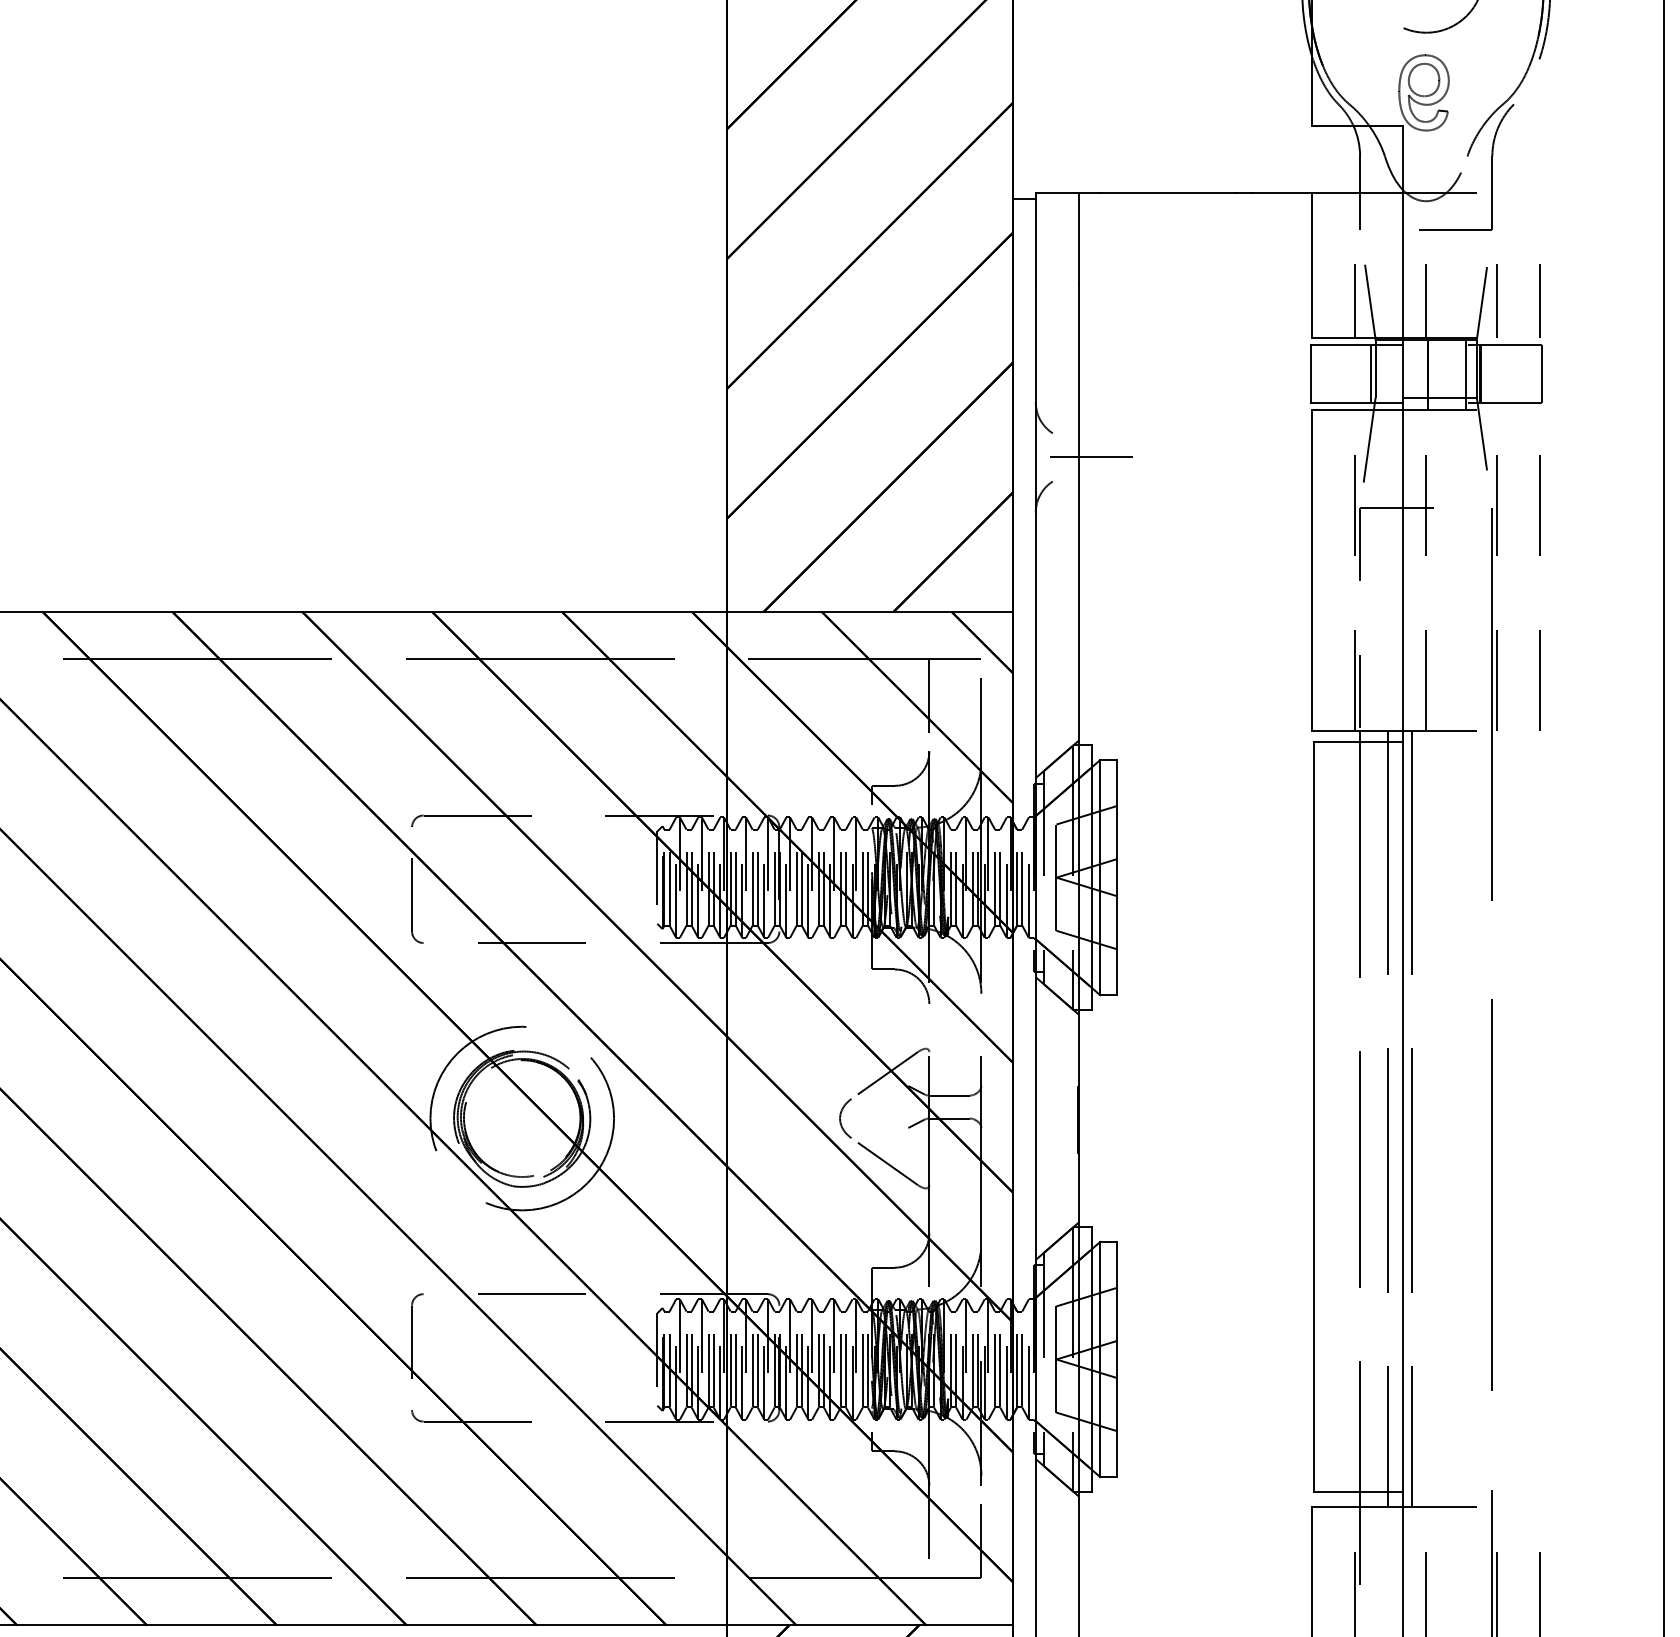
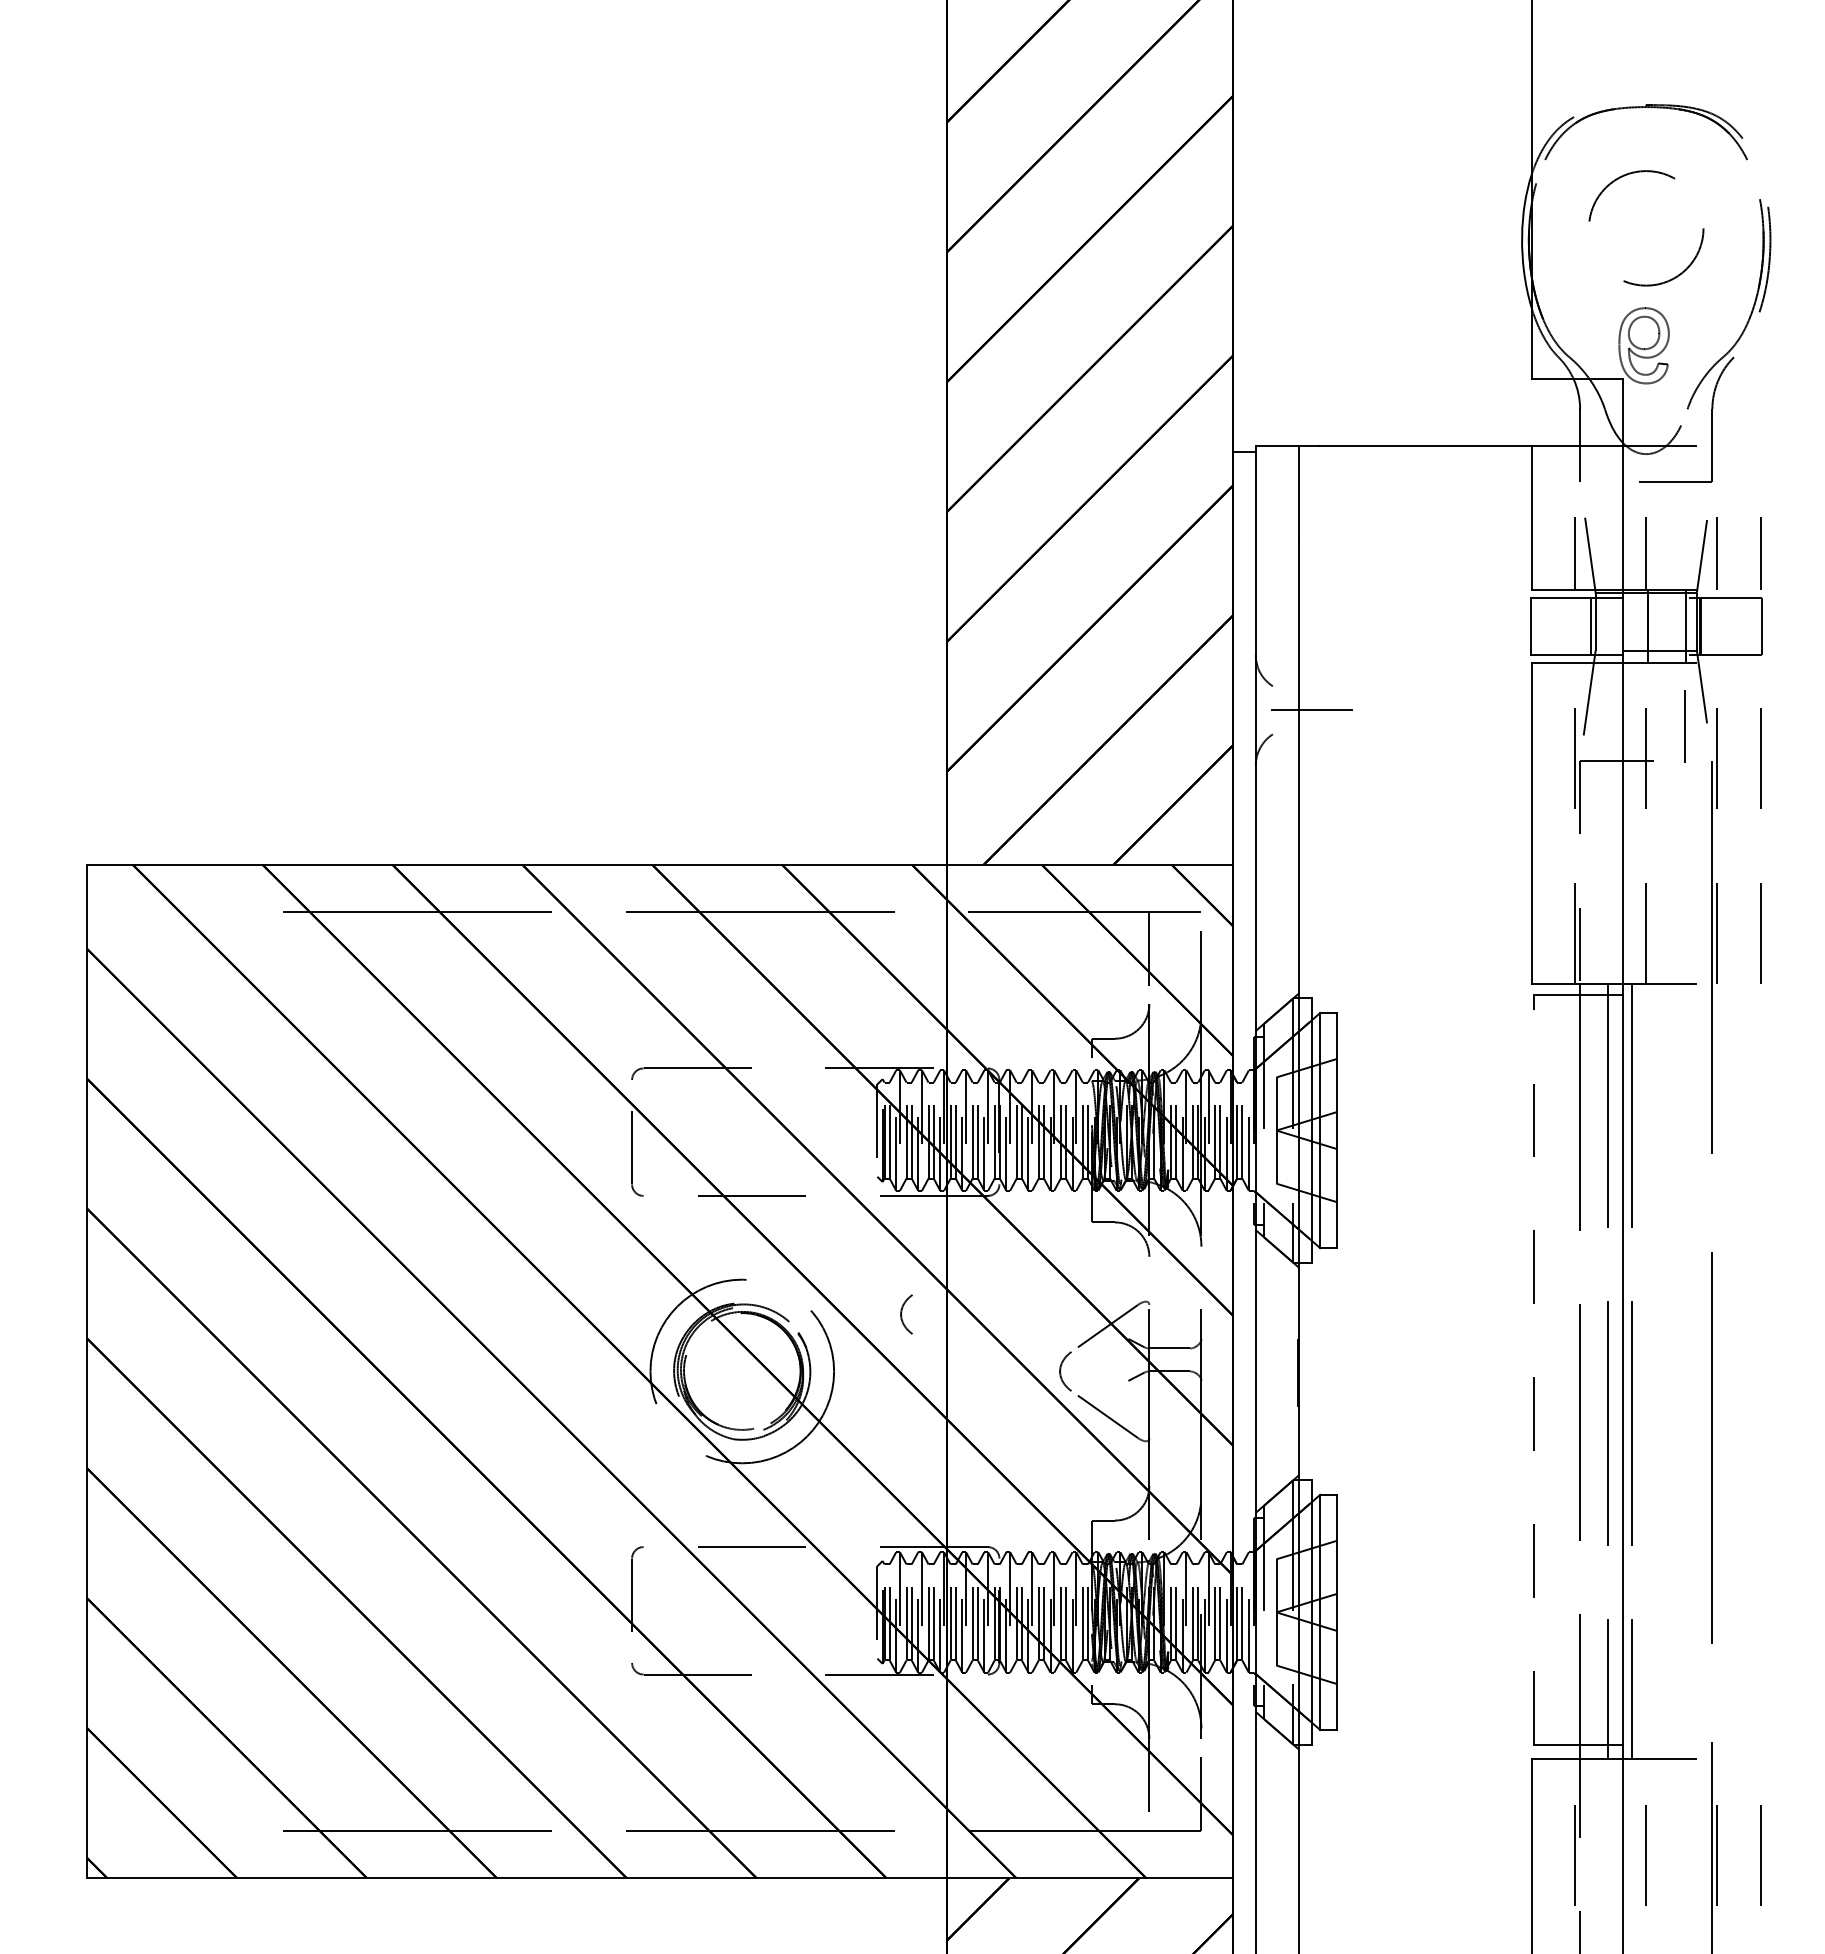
line: (1464, 473) -> (1684, 726), added
part: (686, 1061) -> (906, 1314), added
line: (1314, 1116) -> (1534, 1369), solid -> dashed

